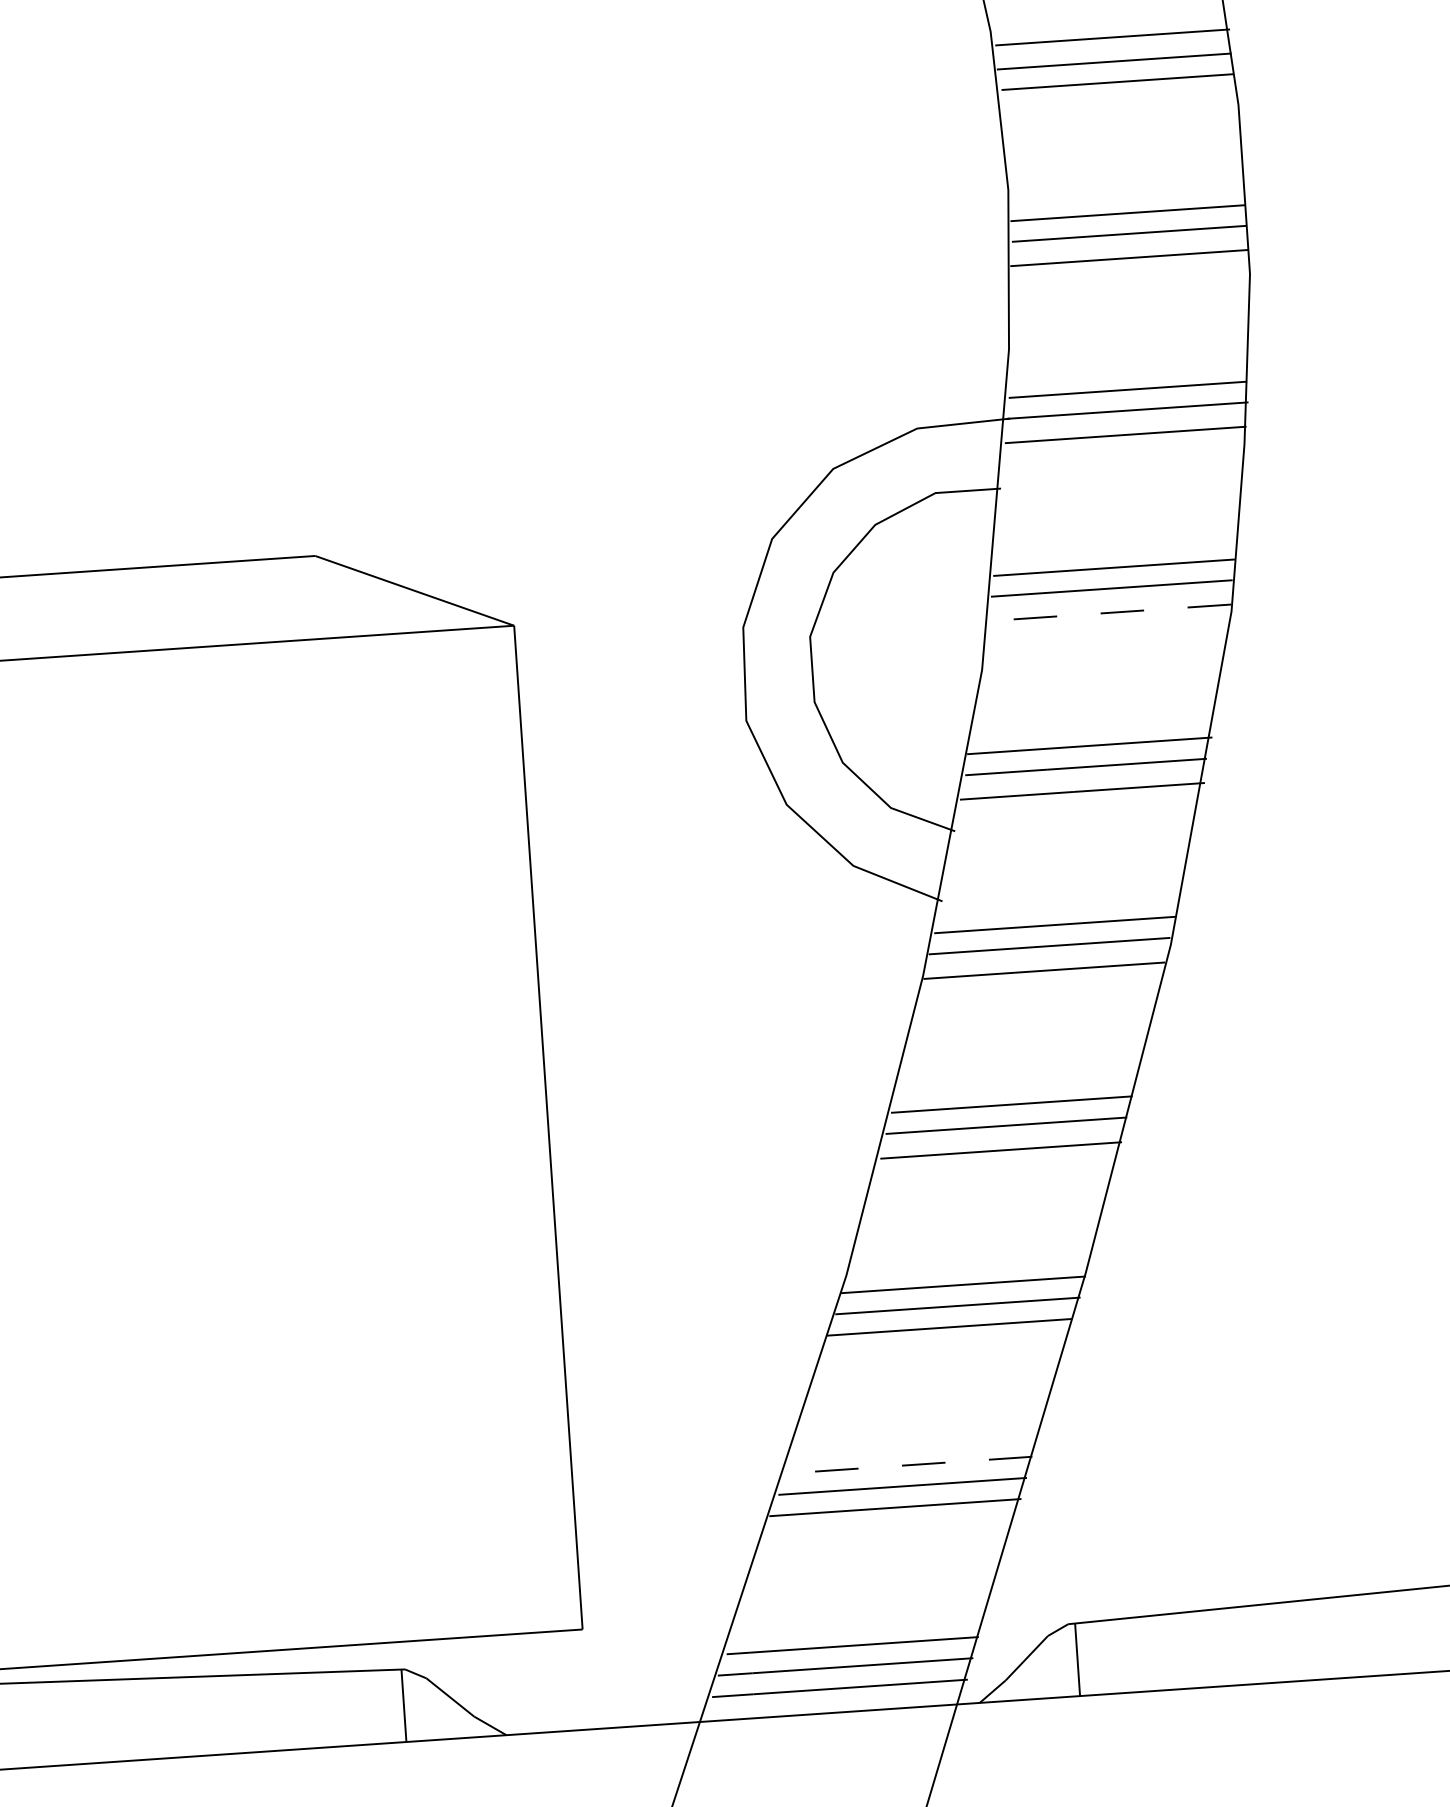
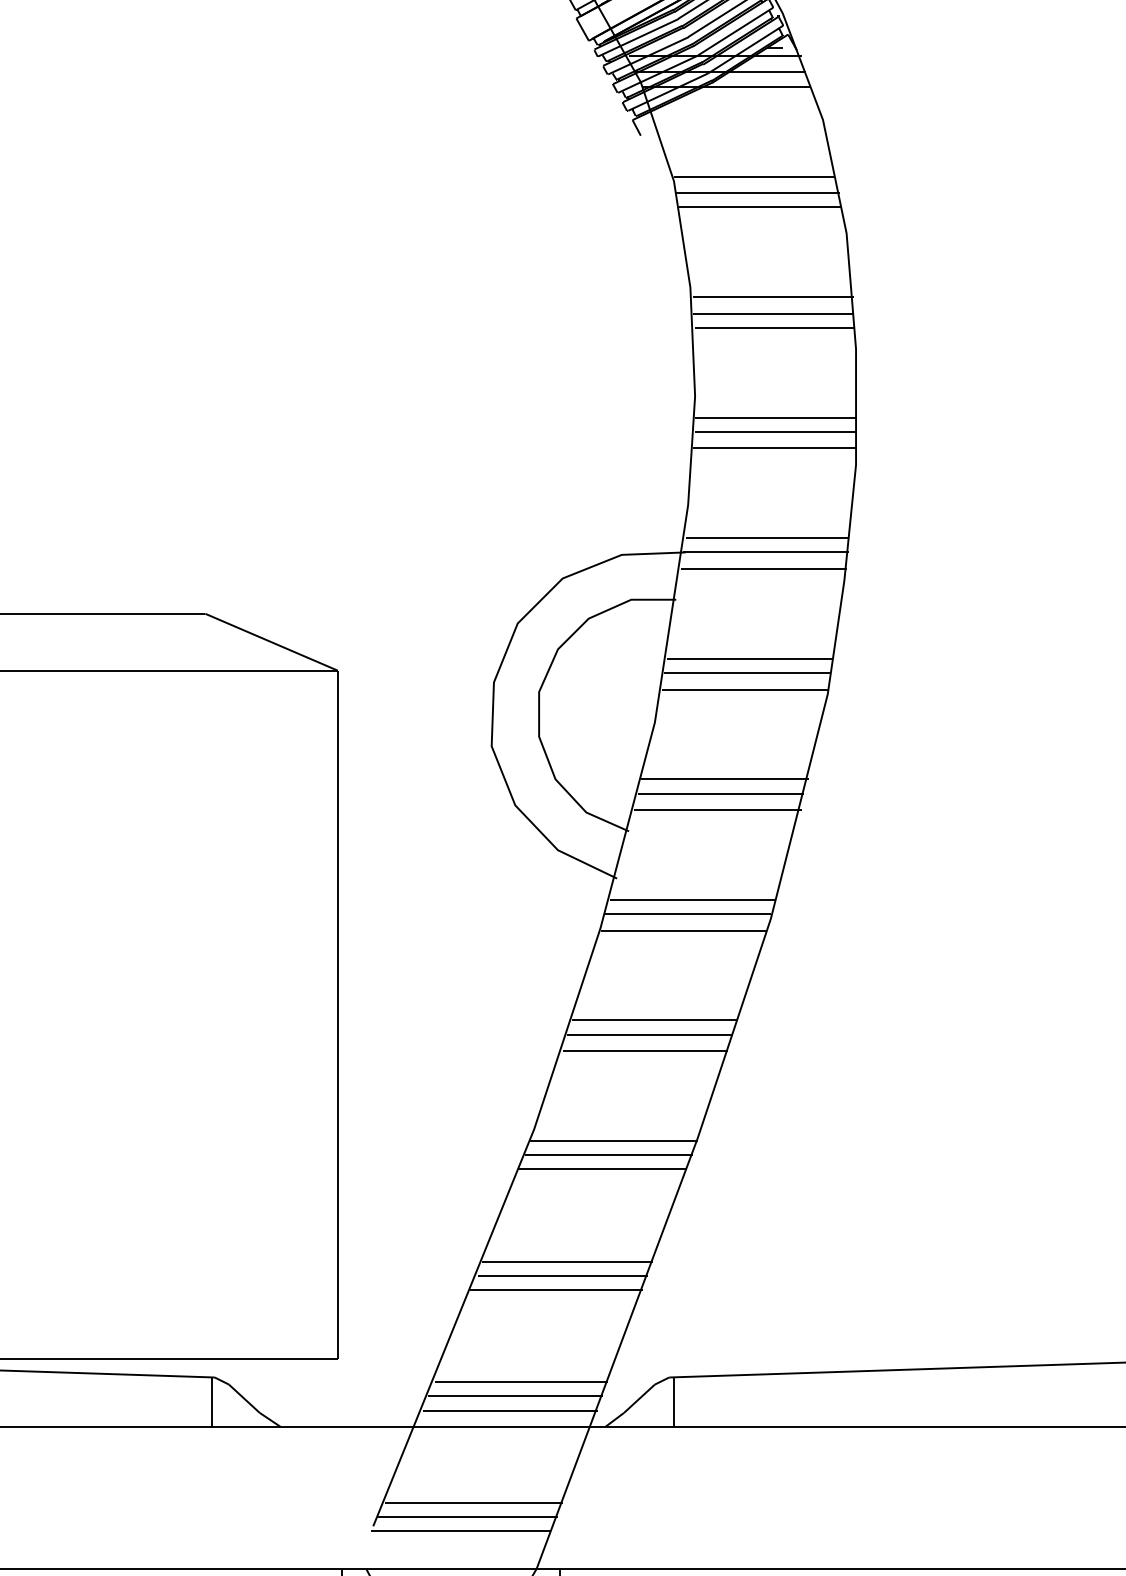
line: (1109, 612) -> (744, 689), dashed -> solid
line: (906, 1465) -> (566, 1261), dashed -> solid

